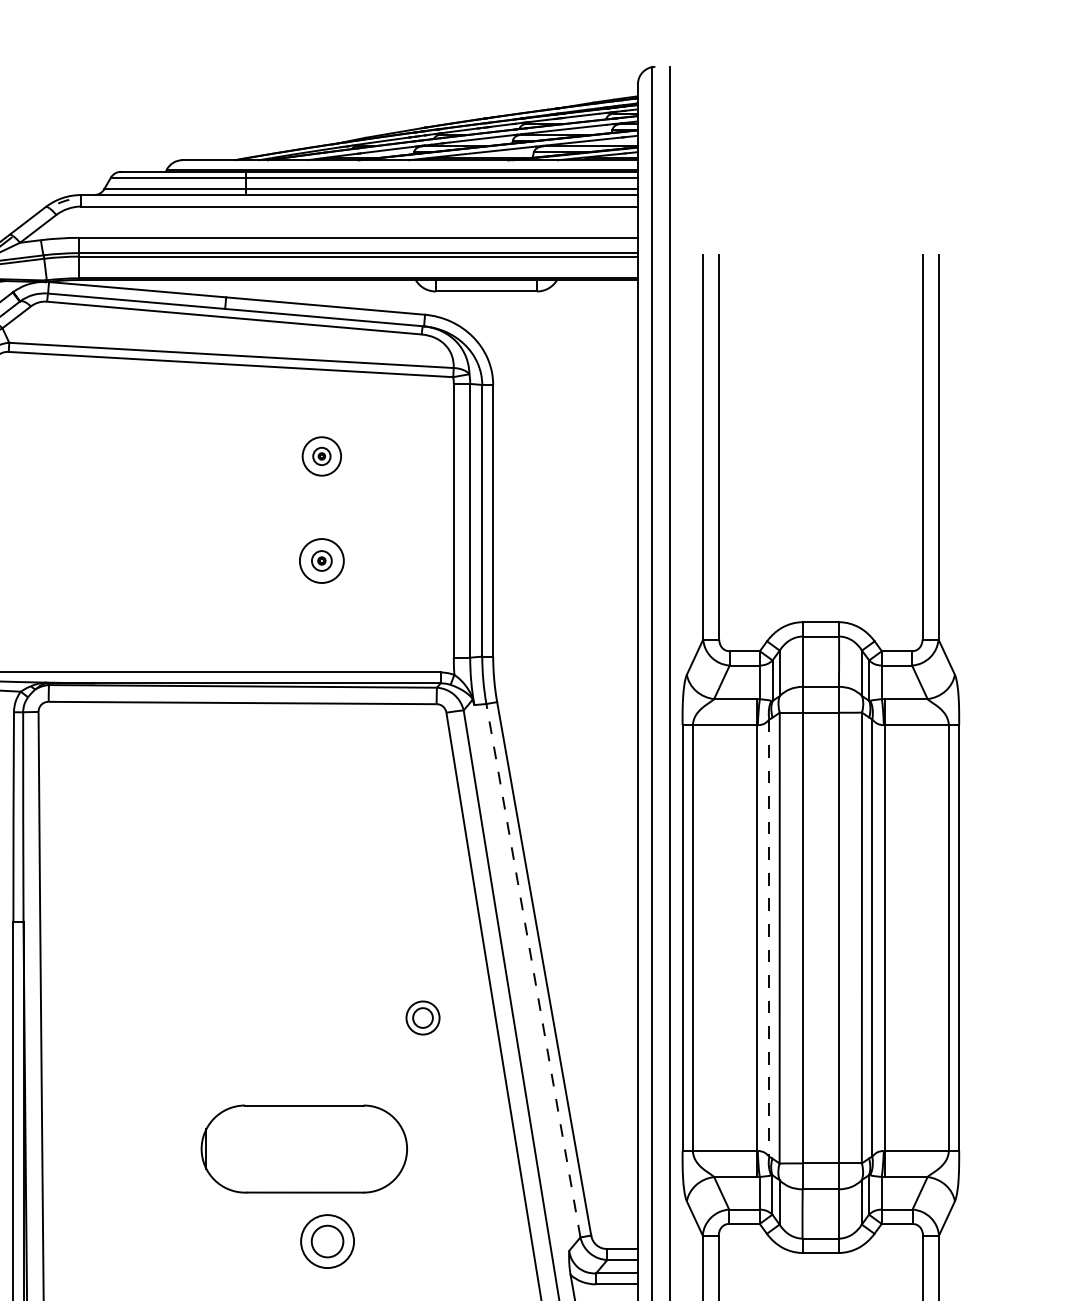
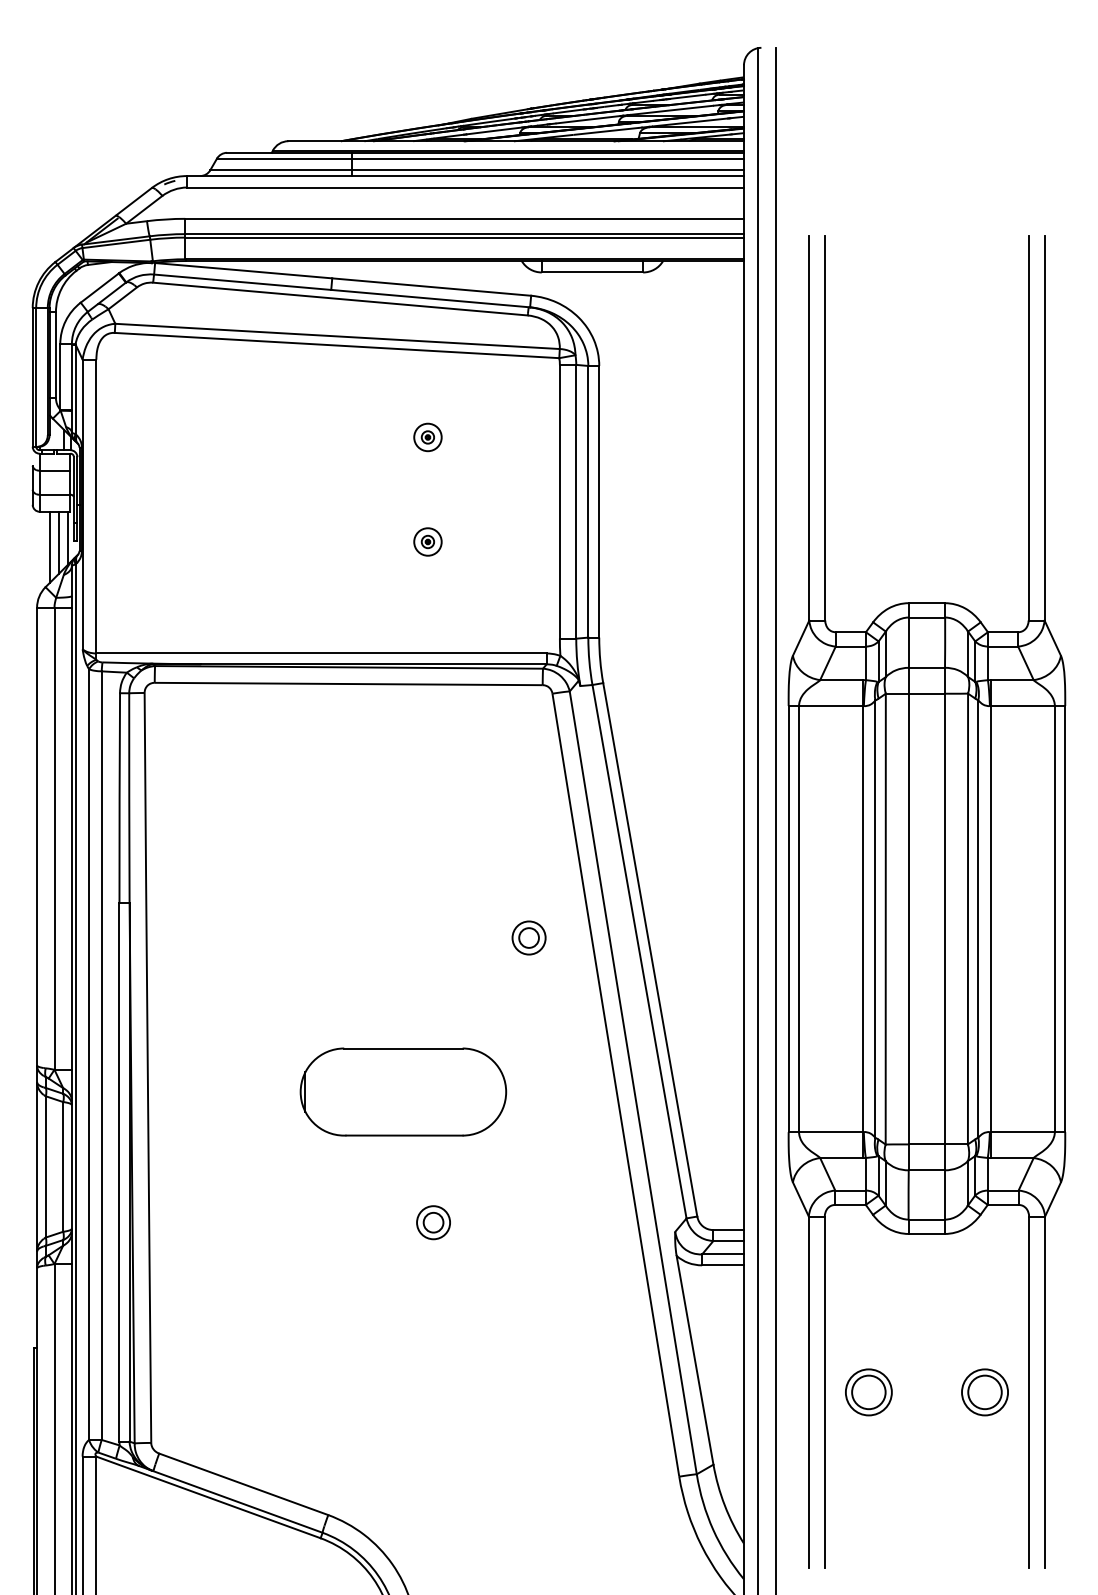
part: (321, 456) -> (427, 437), size x0.71
part: (321, 560) -> (427, 541), size x0.62
line: (769, 938) -> (875, 919), dashed -> solid
line: (533, 970) -> (639, 951), dashed -> solid
part: (422, 1017) -> (528, 937), moved
part: (304, 1148) -> (403, 1091), moved
part: (327, 1241) -> (433, 1222), size x0.62

